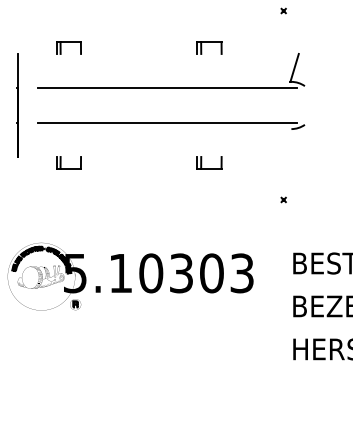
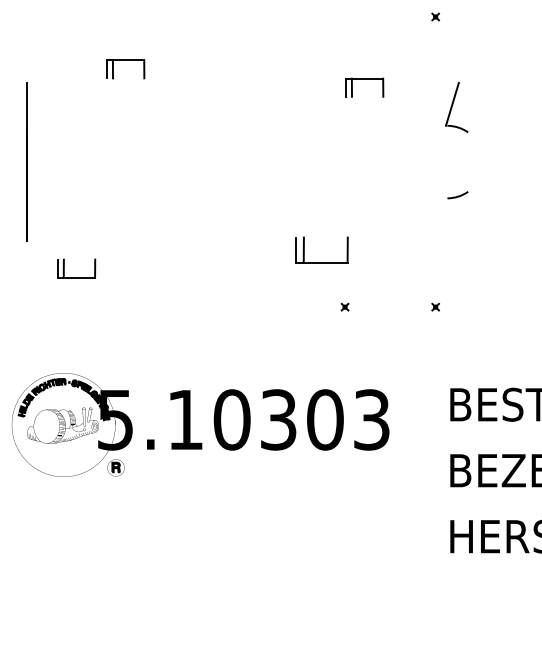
part: (68, 47) -> (125, 68), moved
part: (209, 47) -> (364, 86), moved
line: (167, 88) -> (257, 136), removed
line: (167, 122) -> (257, 188), removed
part: (68, 162) -> (75, 268), moved
part: (209, 162) -> (321, 249), size x1.4
part: (224, 199) -> (344, 306), added

